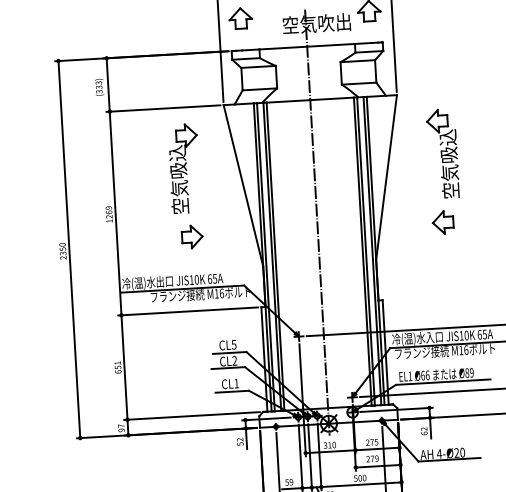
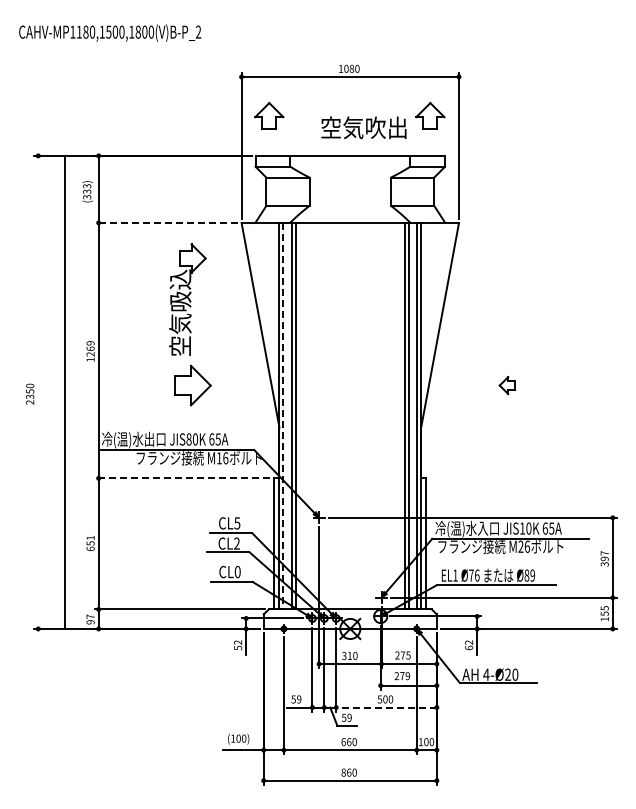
line: (162, 108) -> (165, 222), solid -> dashed
part: (442, 153) -> (511, 299), removed
line: (317, 222) -> (350, 376), removed
part: (442, 222) -> (506, 385), size x0.6
part: (191, 236) -> (192, 385), size x1.4
line: (69, 248) -> (65, 391), moved
line: (265, 257) -> (283, 416), solid -> dashed
text: (191, 280) -> (188, 439), JIS10K -> JIS80K
line: (188, 311) -> (182, 478), solid -> dashed
text: (460, 350) -> (520, 546), M16 -> M26
text: (423, 375) -> (471, 575), Ø66 -> Ø76
text: (236, 383) -> (237, 571), CL1 -> CL0
line: (361, 484) -> (386, 707), solid -> dashed

